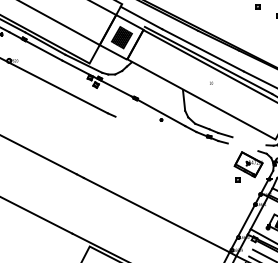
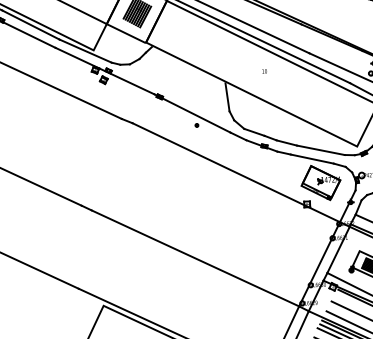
line: (249, 141) -> (320, 150), added
line: (242, 147) -> (311, 159), added
line: (188, 154) -> (236, 172), added

